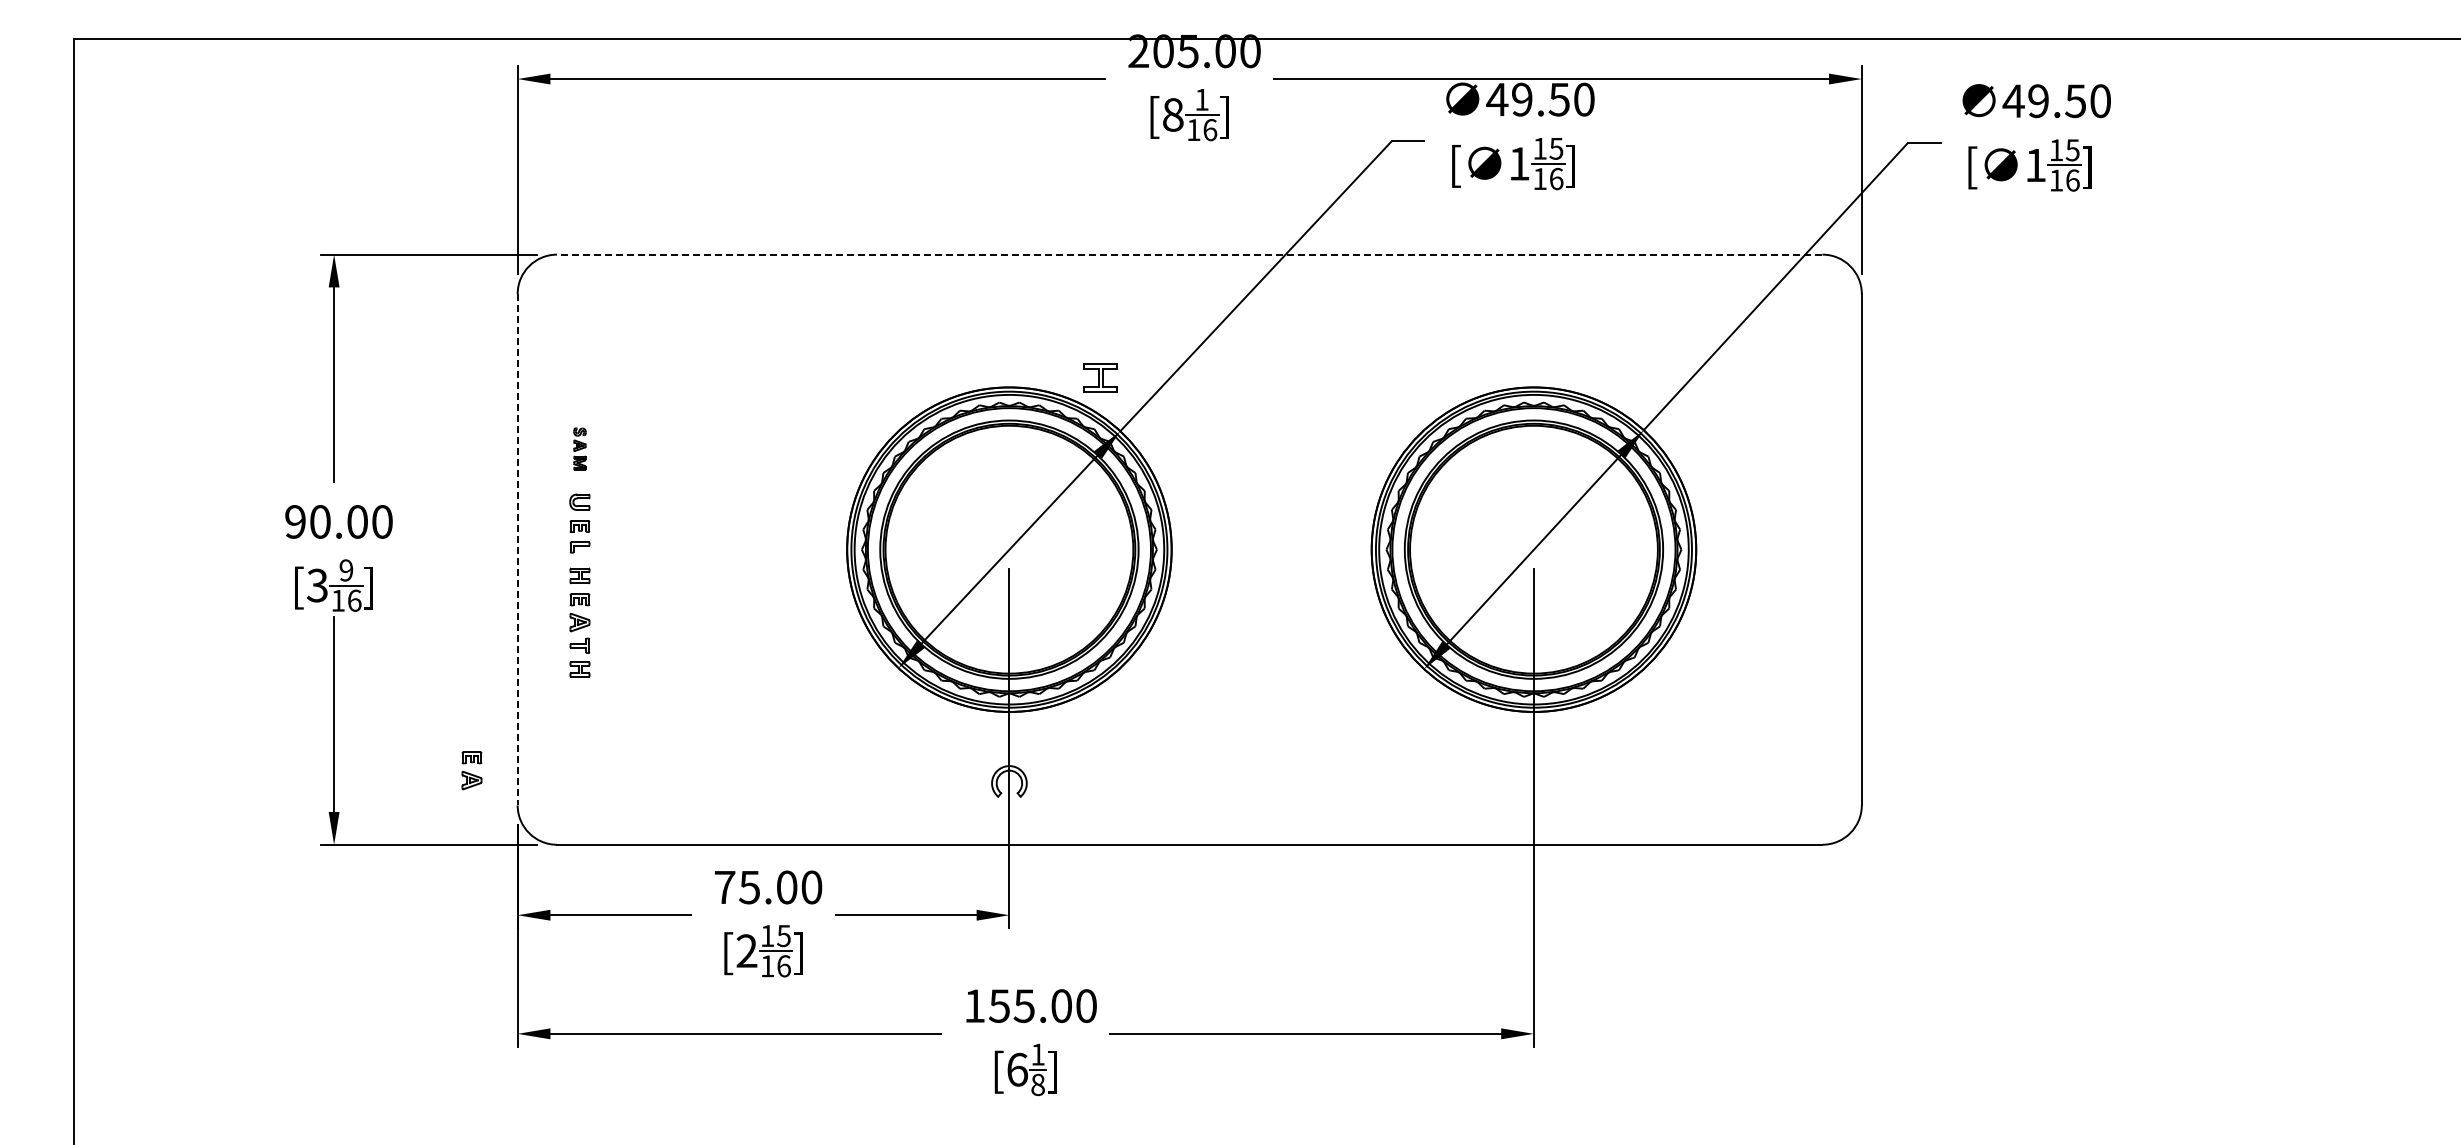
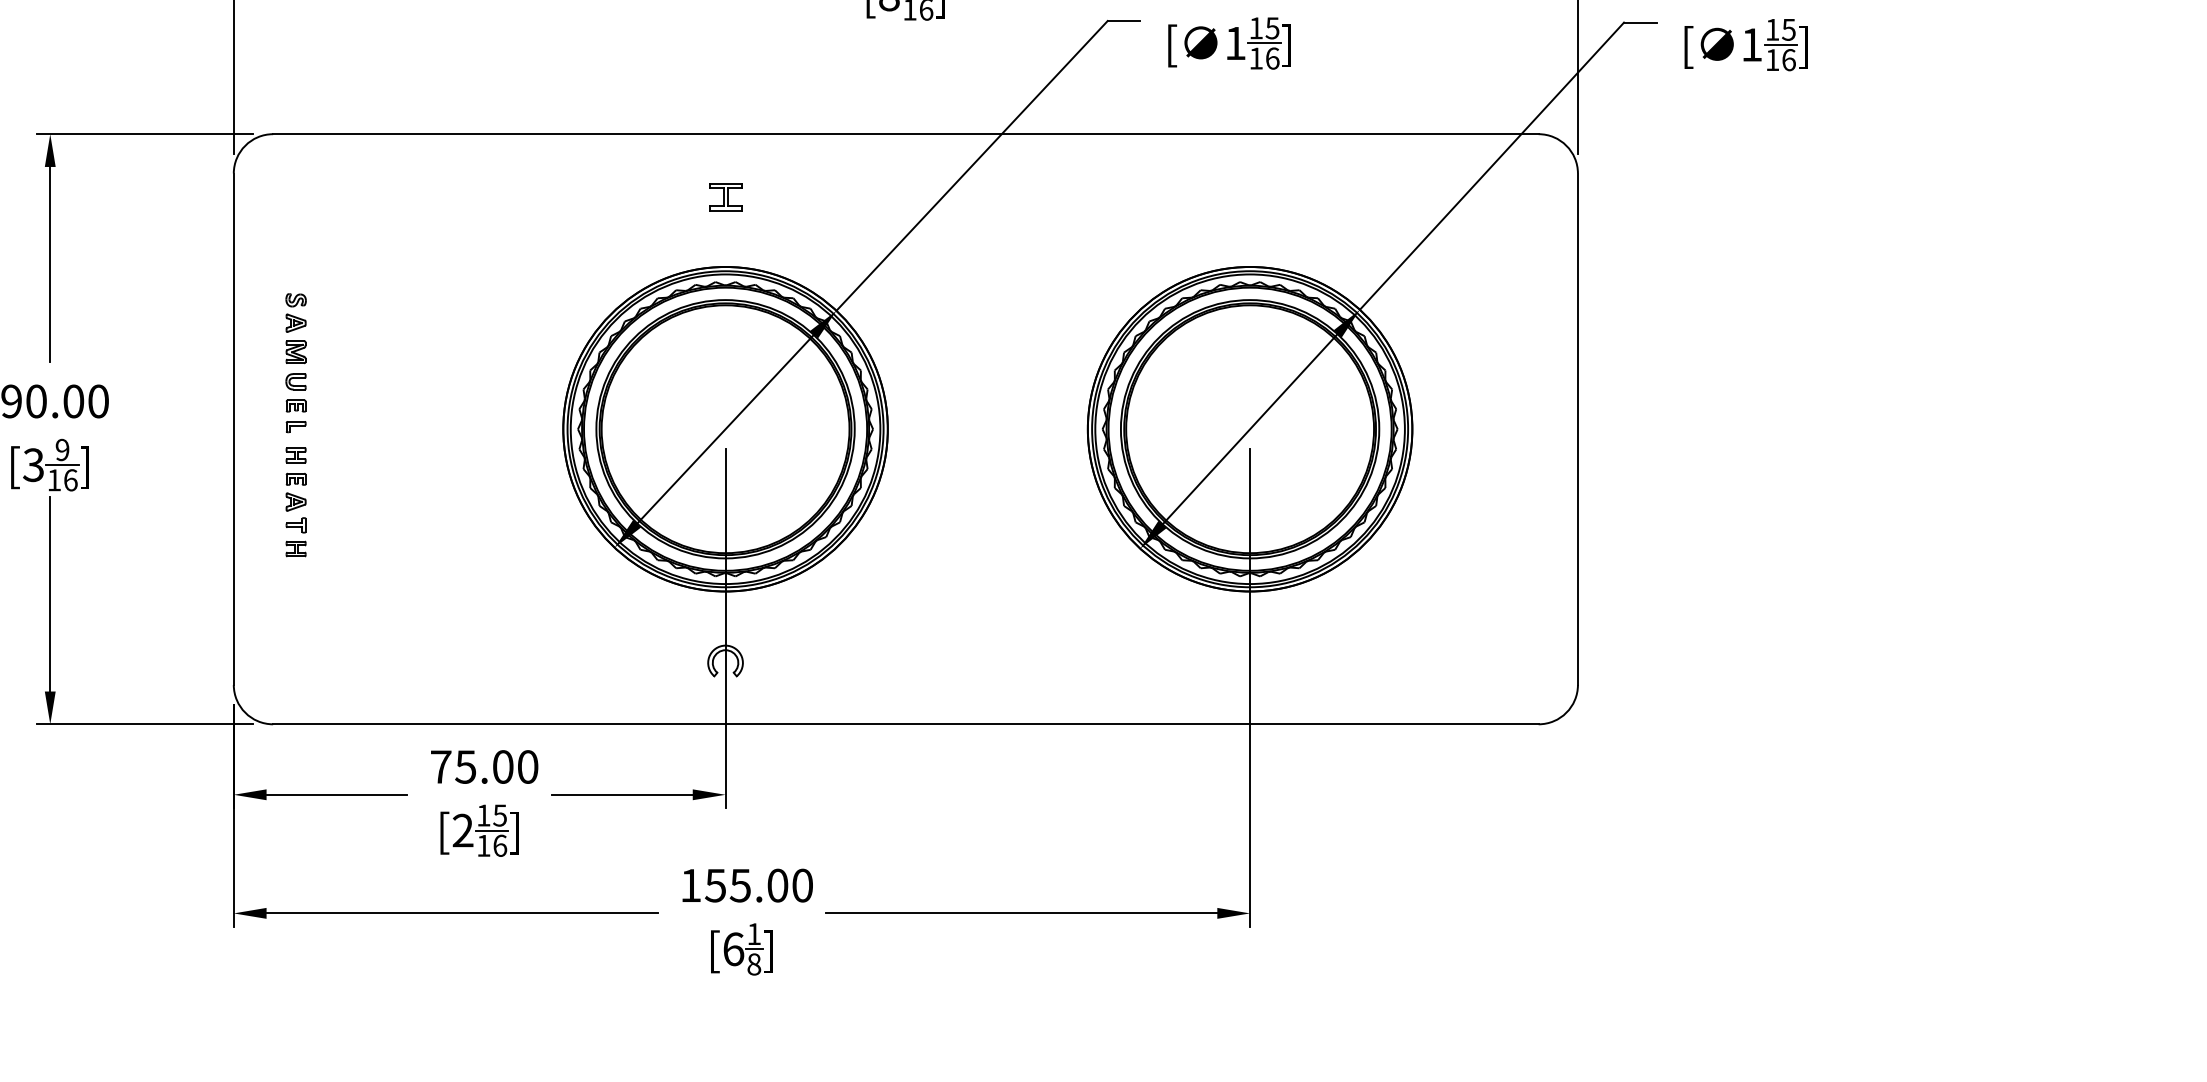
line: (1189, 254) -> (905, 134), dashed -> solid
part: (1100, 377) -> (725, 197), moved
part: (579, 448) -> (295, 328), size x1.67
line: (517, 549) -> (233, 429), dashed -> solid
part: (471, 770) -> (187, 650), removed

